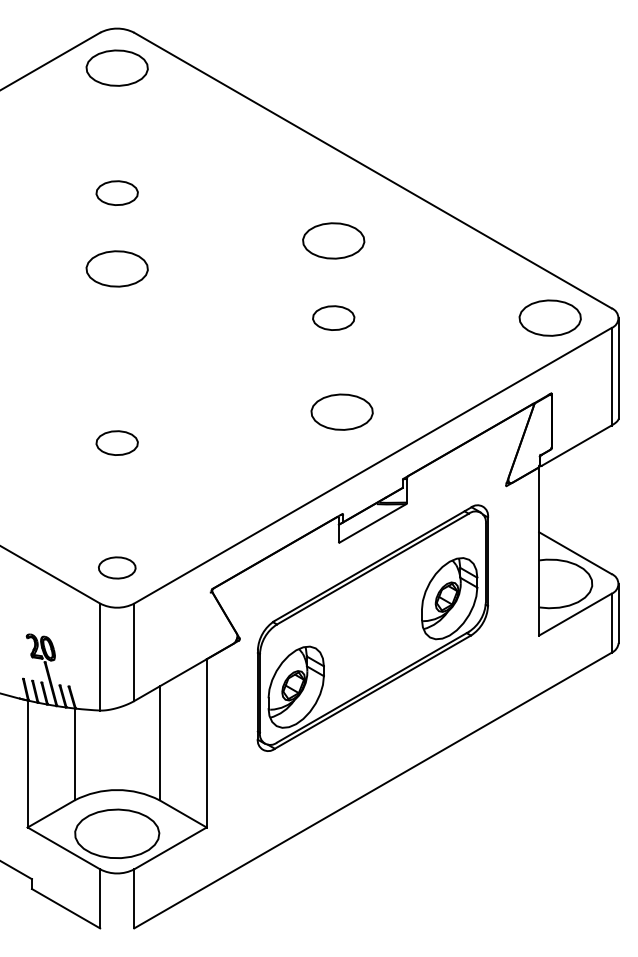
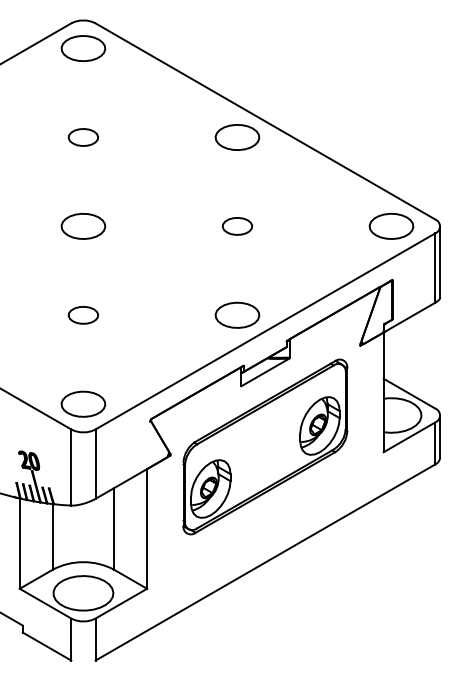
part: (333, 240) -> (237, 137), moved
part: (117, 269) -> (83, 226), moved
part: (342, 411) -> (237, 314), moved
part: (117, 567) -> (83, 403), size x1.67

